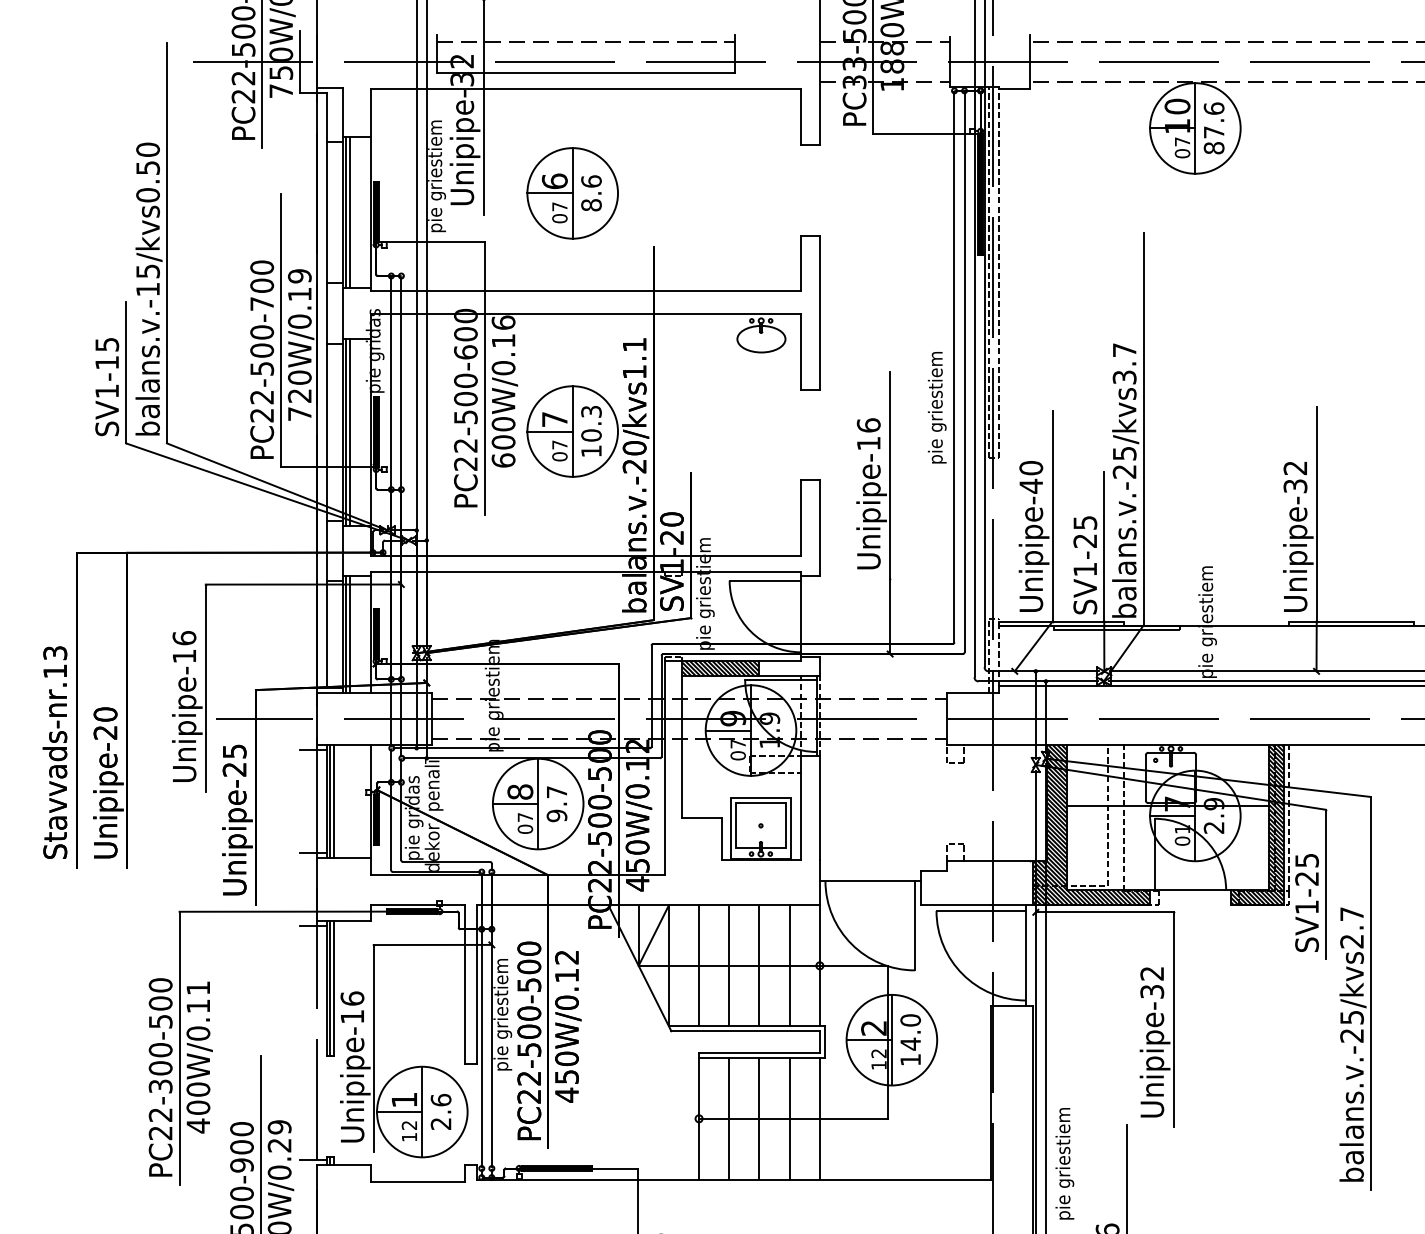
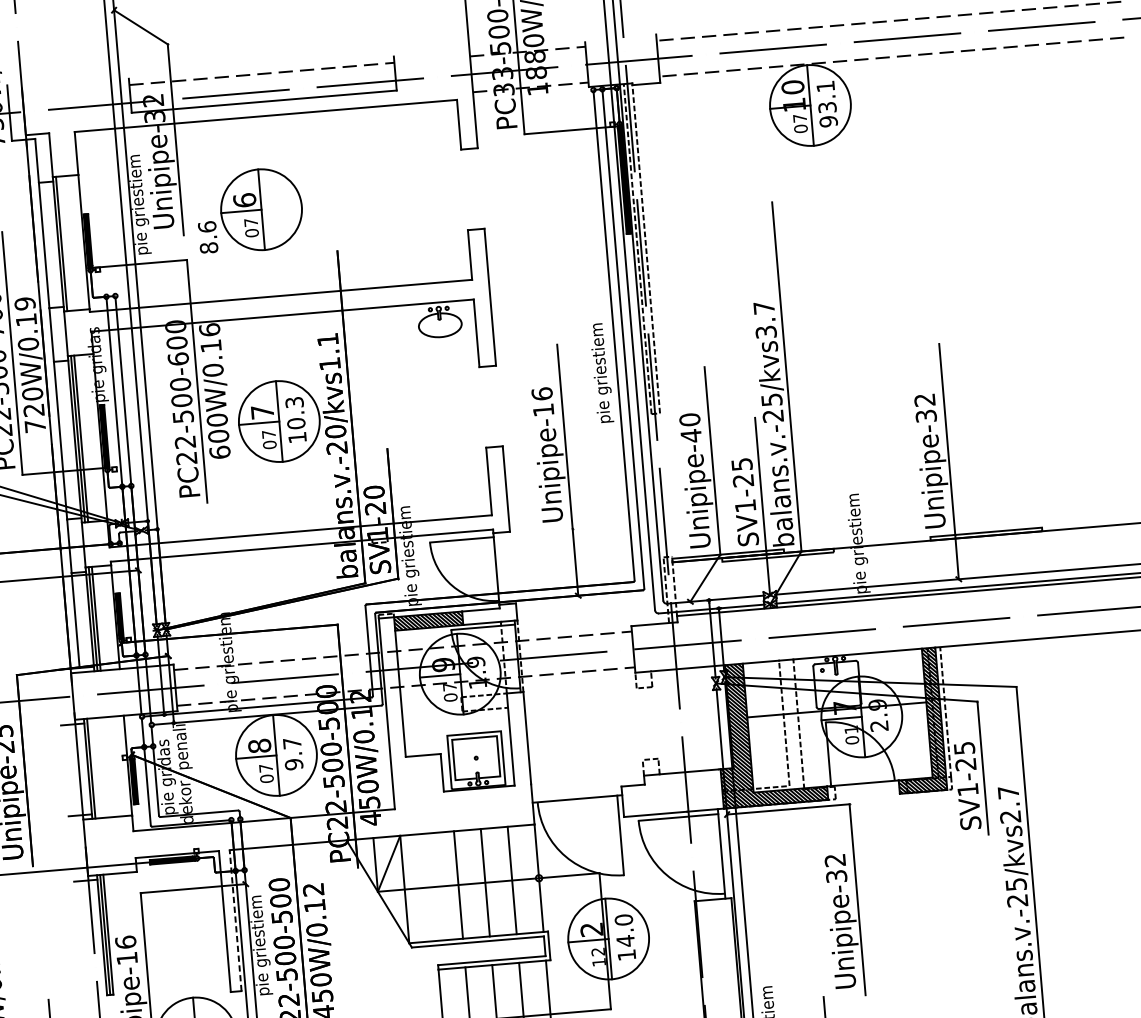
text: (1213, 128) -> (826, 104), 87.6 -> 93.1
text: (591, 193) -> (208, 237), moved
line: (349, 212) -> (64, 243), removed
line: (333, 801) -> (94, 768), removed
line: (699, 965) -> (431, 886), removed
line: (477, 984) -> (235, 920), solid -> dashed

